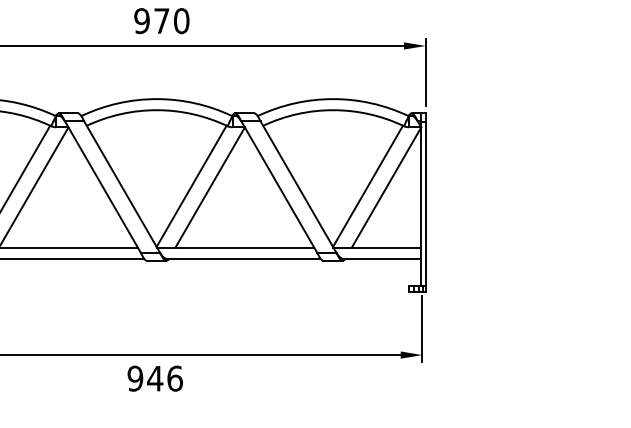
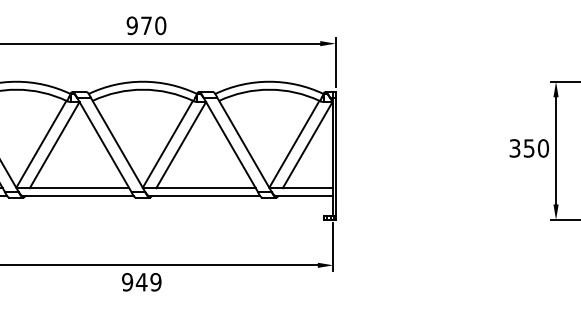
text: (174, 377) -> (155, 281), 946 -> 949

